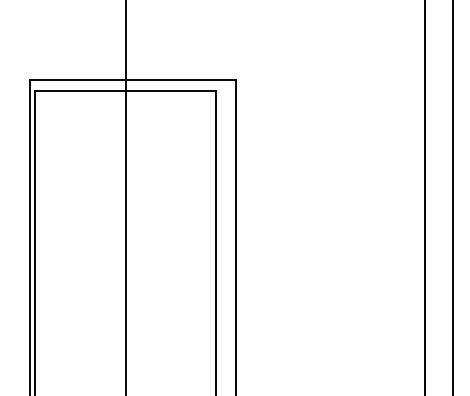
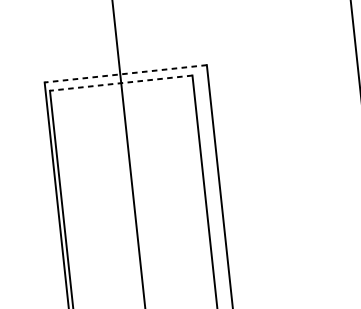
line: (132, 79) -> (125, 73), solid -> dashed
line: (125, 90) -> (120, 82), solid -> dashed

